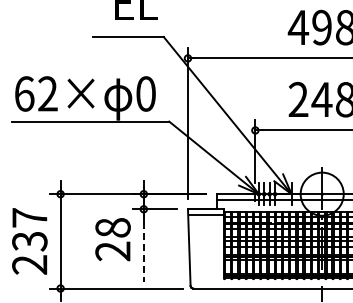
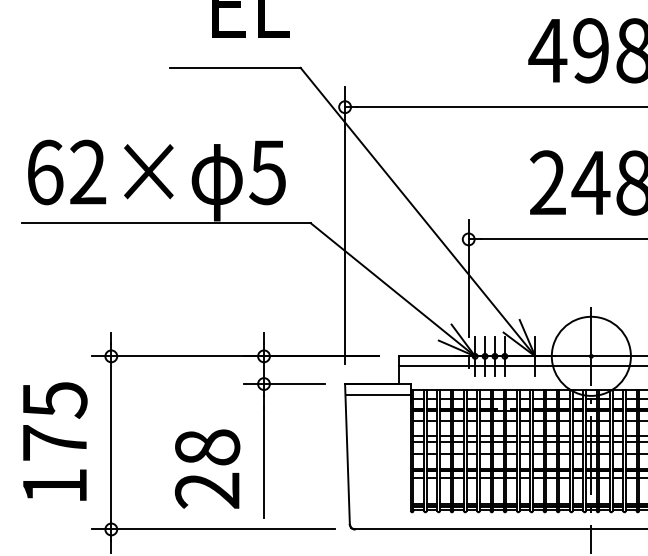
text: (145, 93) -> (267, 171), 0 -> 5
text: (112, 239) -> (206, 468), moved
text: (29, 241) -> (54, 443), 237 -> 175
line: (143, 252) -> (263, 463), dashed -> solid

